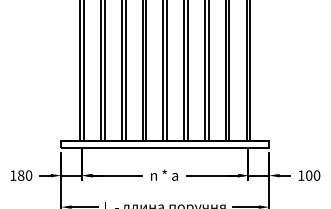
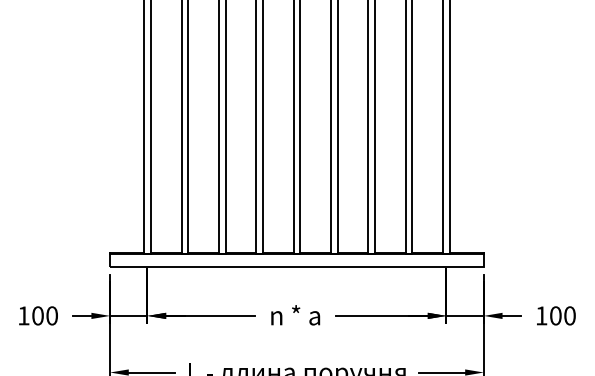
text: (21, 175) -> (38, 315), 180 -> 100

